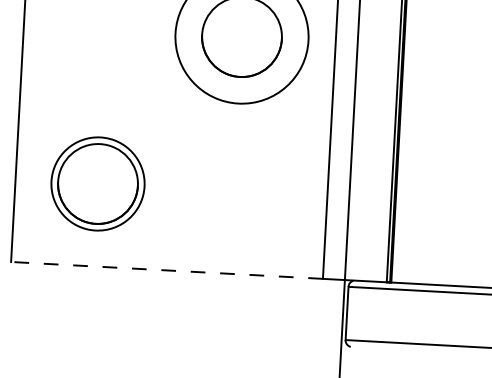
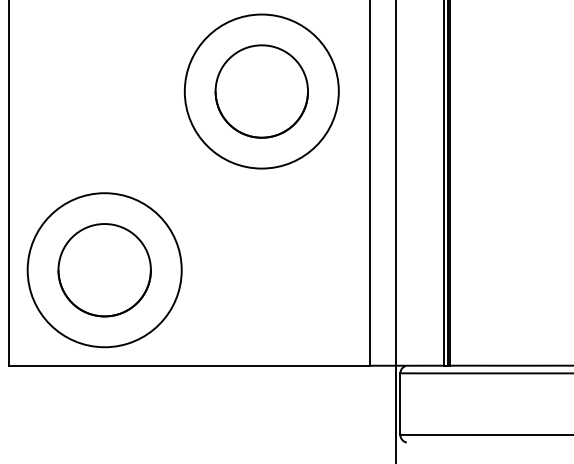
circle: (97, 184) -> (104, 270), size x1.43
line: (166, 270) -> (189, 365), dashed -> solid

